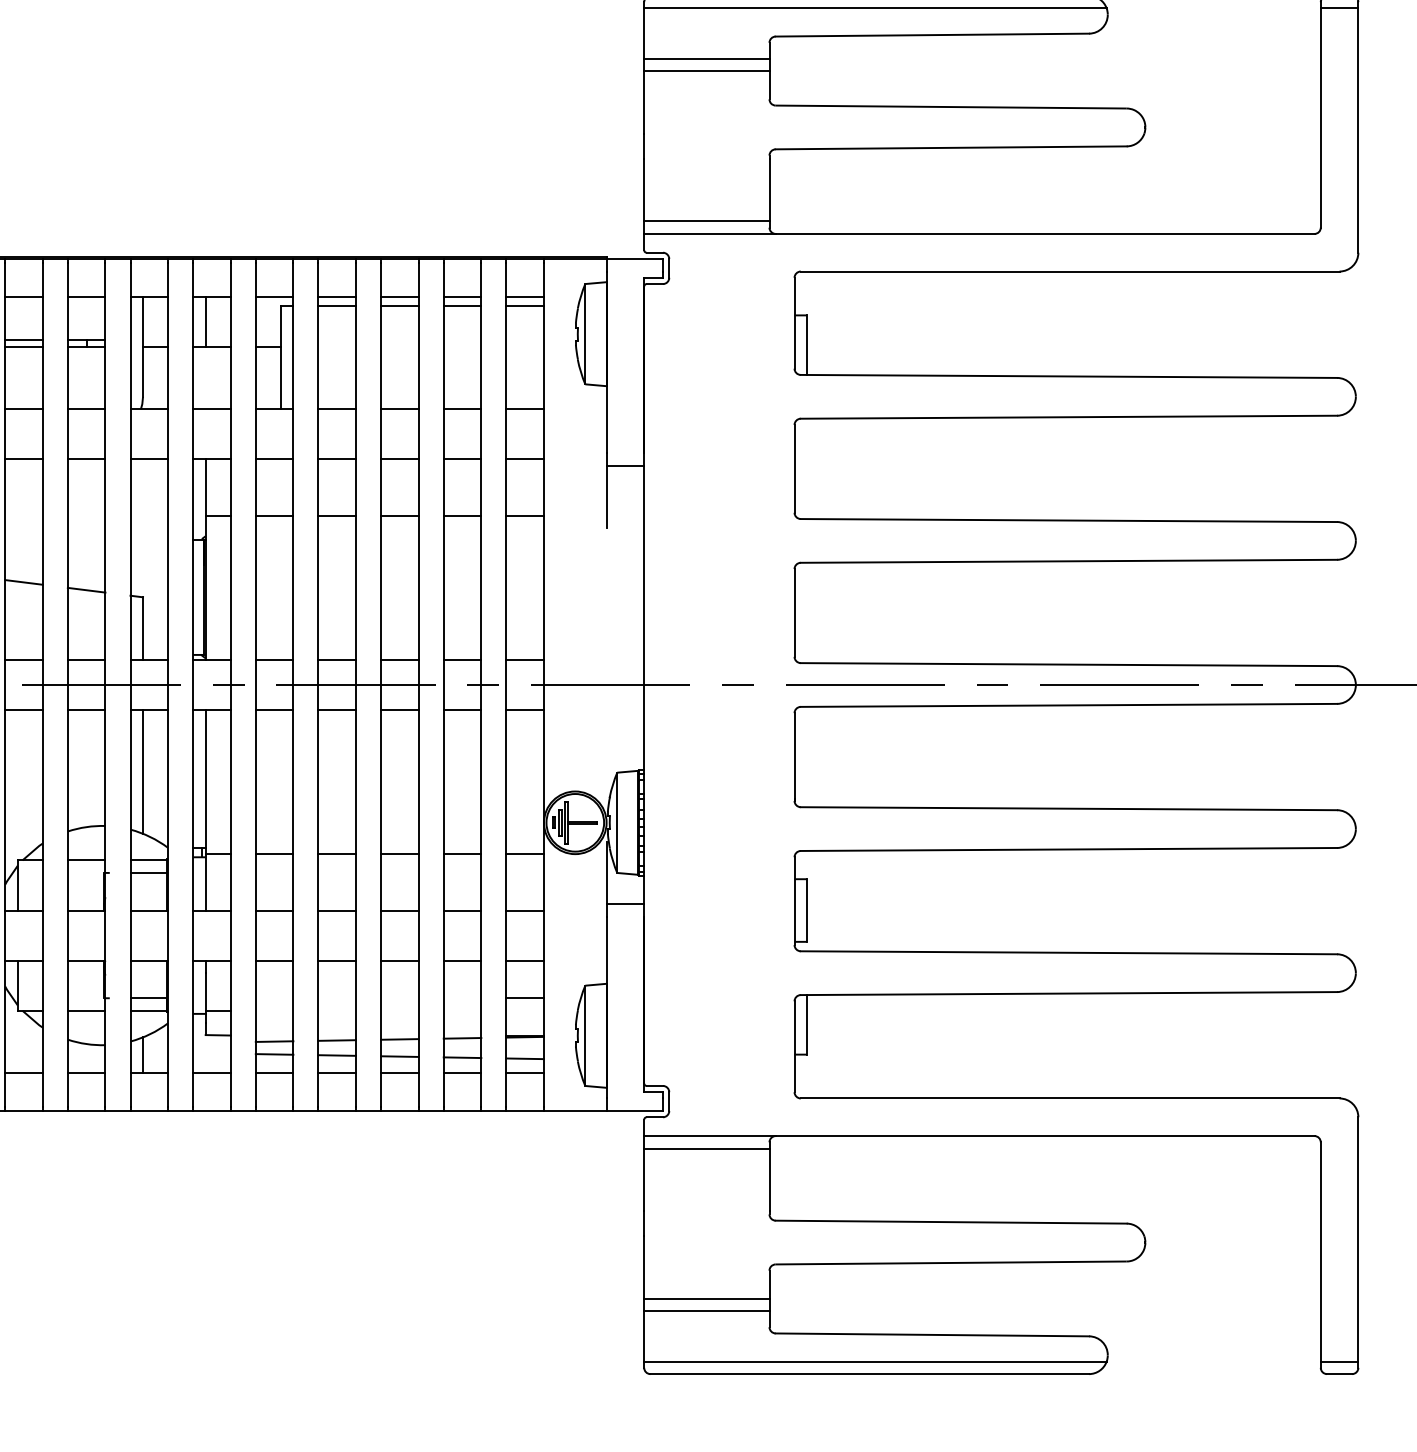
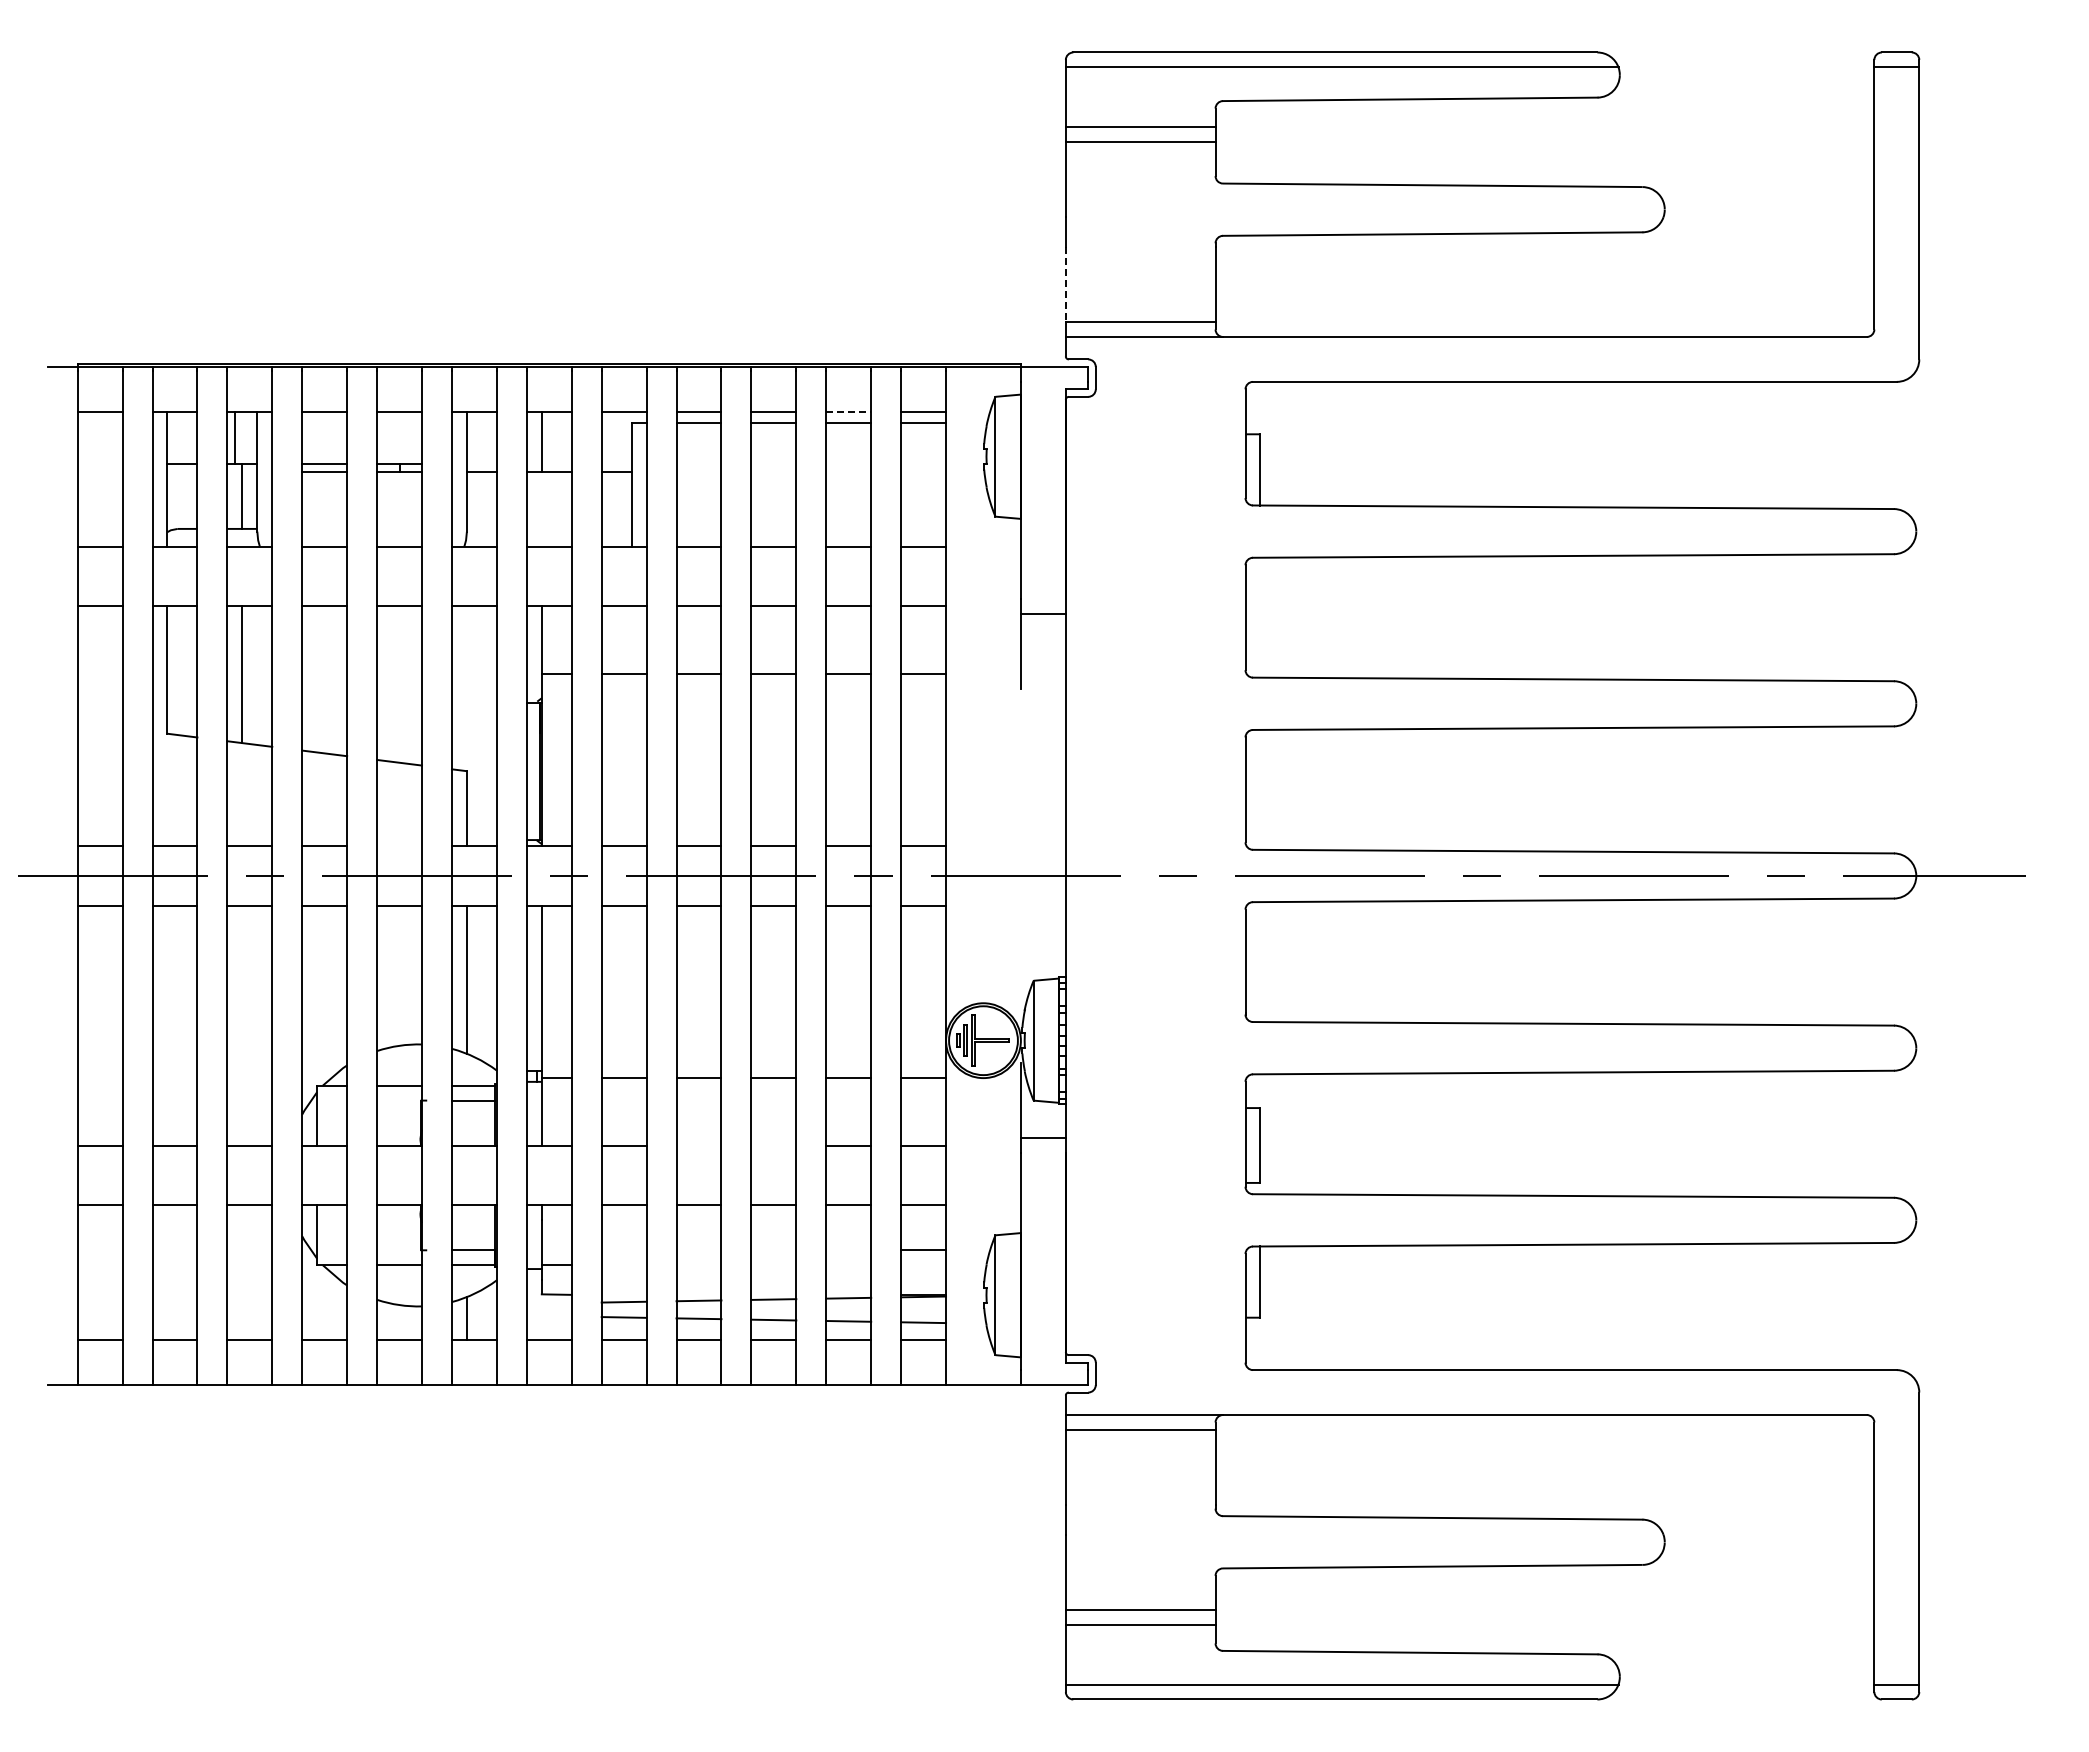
line: (643, 190) -> (1065, 285), solid -> dashed
line: (463, 296) -> (849, 411), solid -> dashed
line: (86, 660) -> (399, 846), removed
line: (336, 910) -> (698, 1145), removed
line: (399, 910) -> (773, 1145), removed

